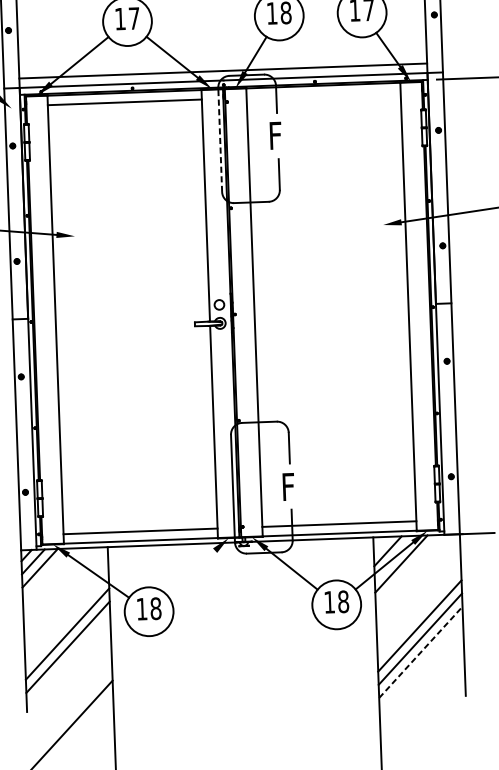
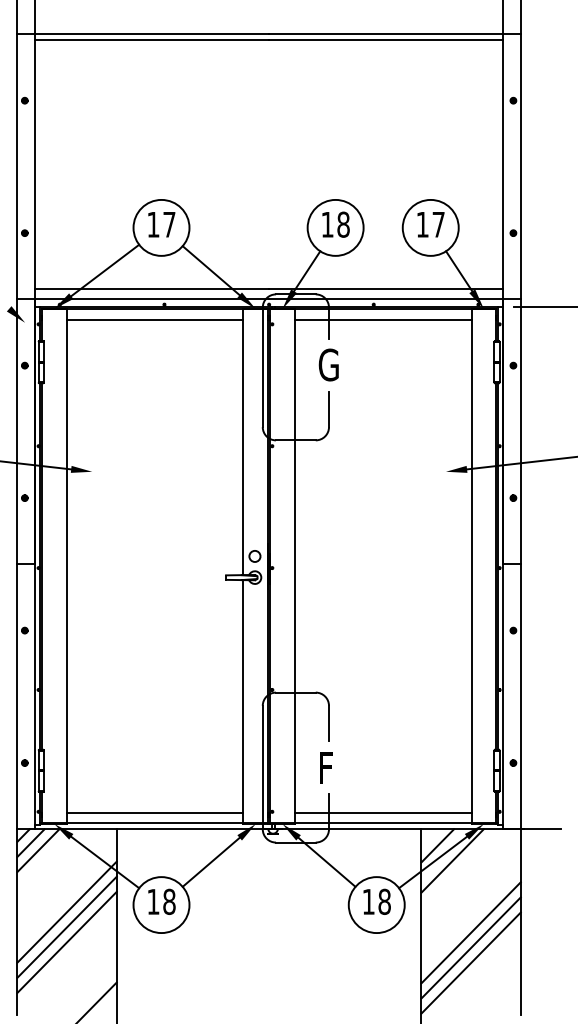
line: (323, 95) -> (382, 320), added
text: (277, 135) -> (328, 364), F -> G
line: (219, 140) -> (262, 367), dashed -> solid
line: (190, 572) -> (210, 861), added
line: (66, 620) -> (66, 911), added
line: (421, 652) -> (471, 963), dashed -> solid

